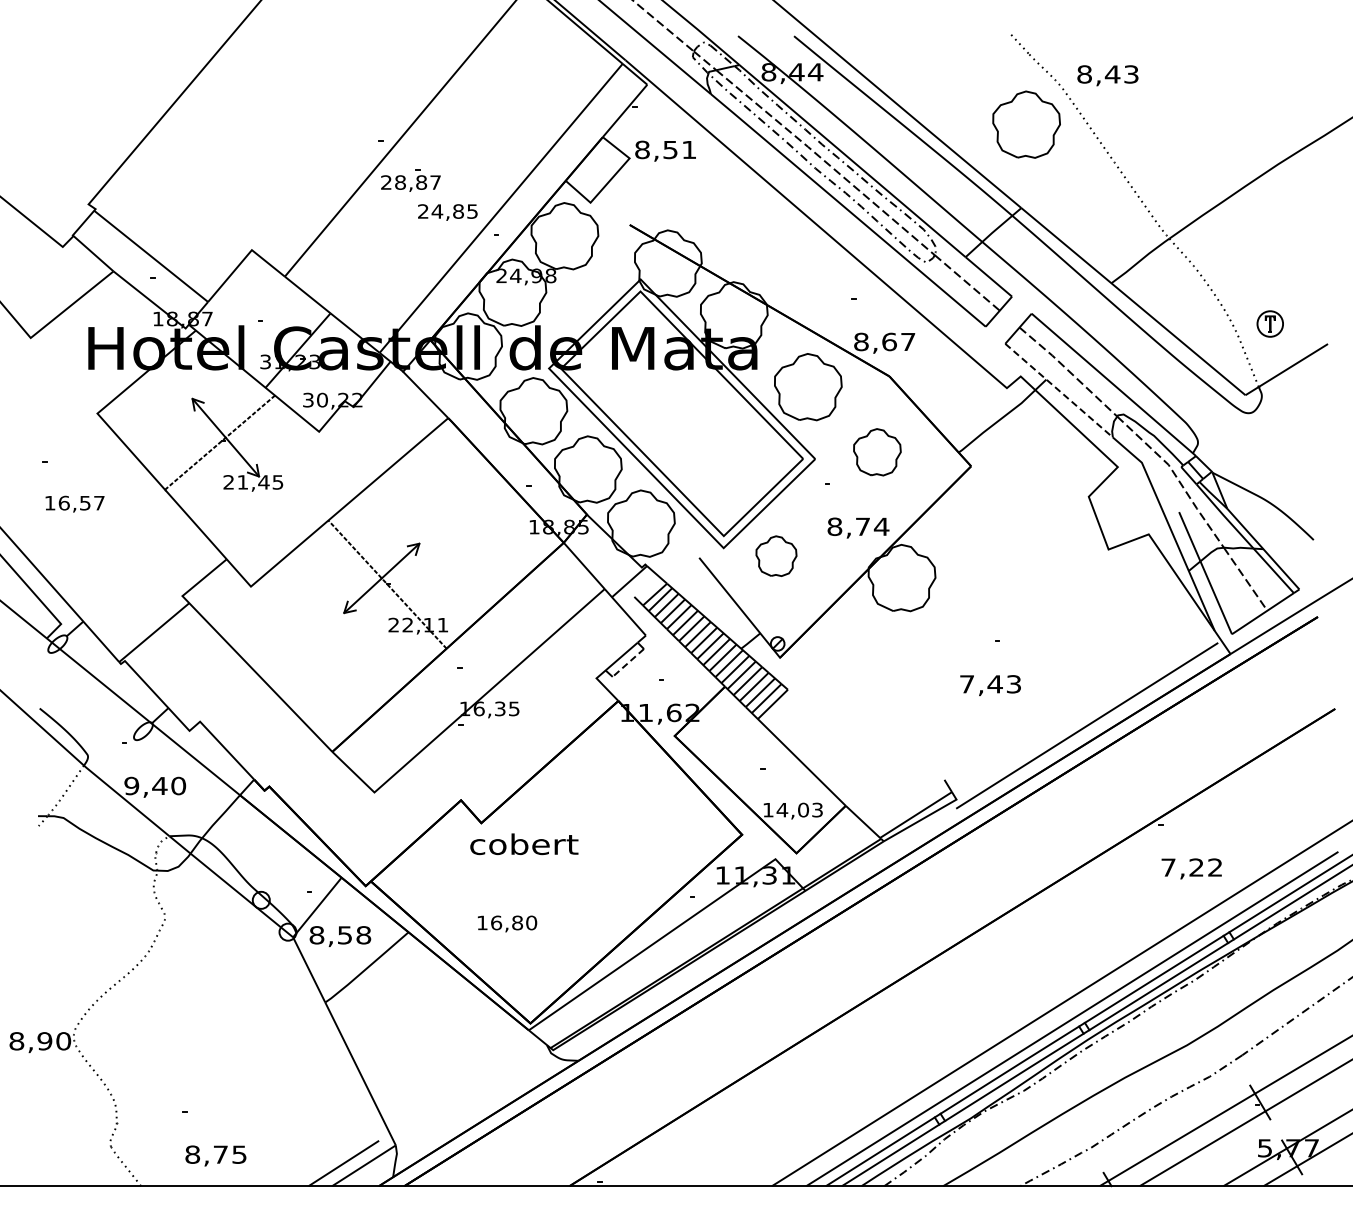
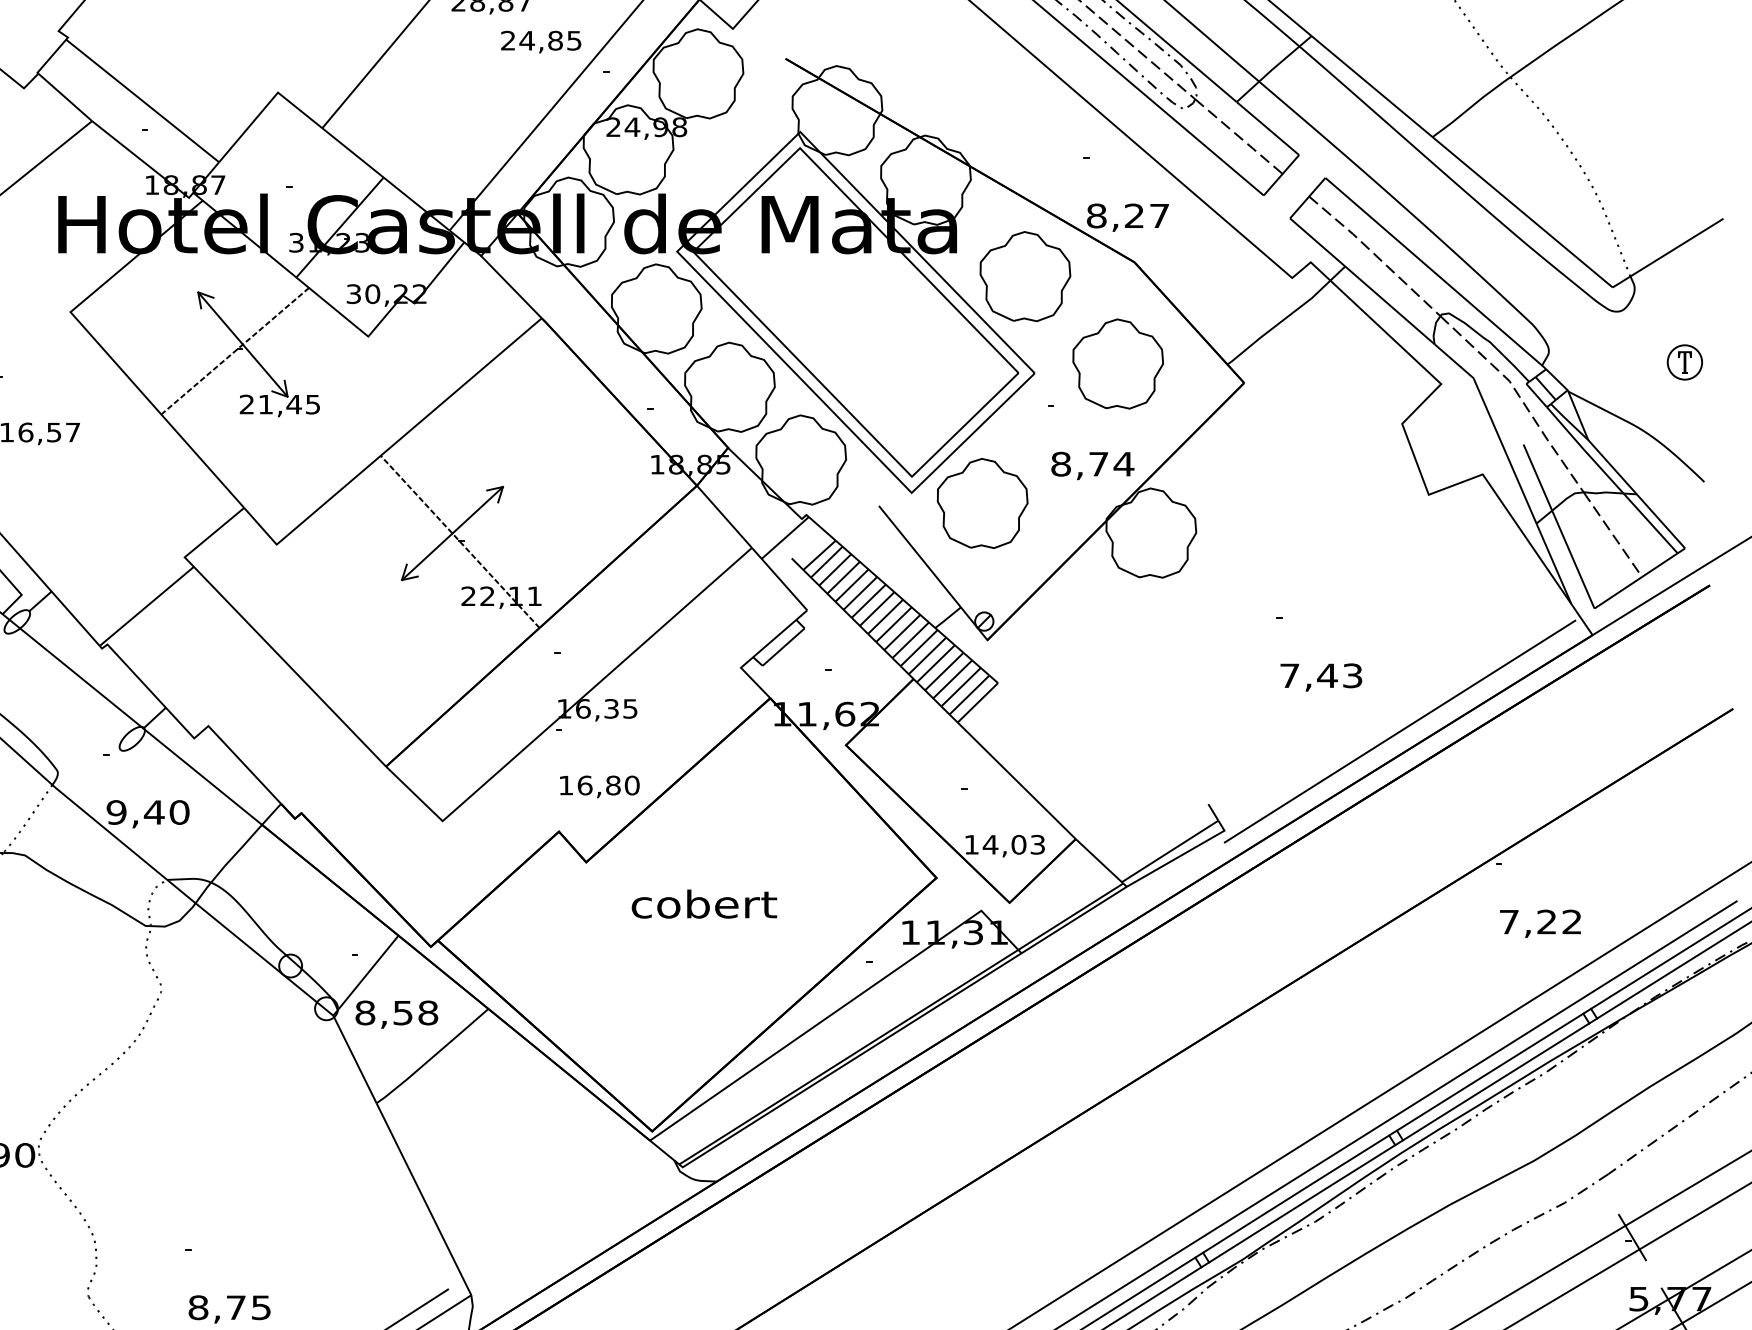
part: (1269, 323) -> (1683, 361), moved
text: (889, 341) -> (1134, 215), 8,67 -> 8,27
line: (1059, 390) -> (1362, 281), dashed -> solid
part: (877, 452) -> (1118, 364), size x1.43
part: (776, 556) -> (982, 504), size x1.67
line: (628, 662) -> (783, 646), dashed -> solid
text: (990, 685) -> (1321, 677), moved
text: (524, 844) -> (704, 904), moved
text: (507, 923) -> (599, 786), moved

